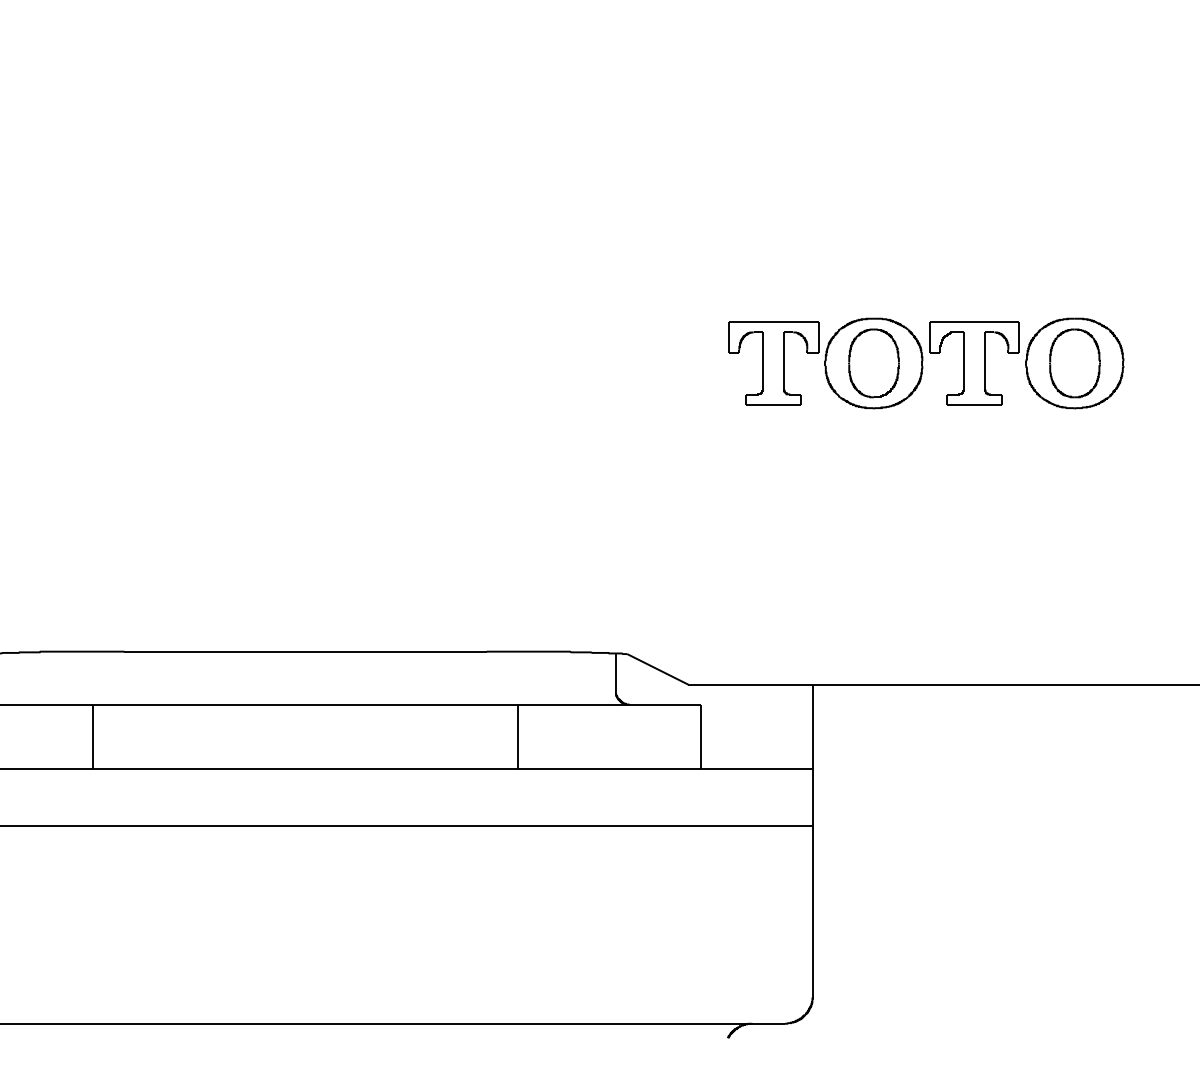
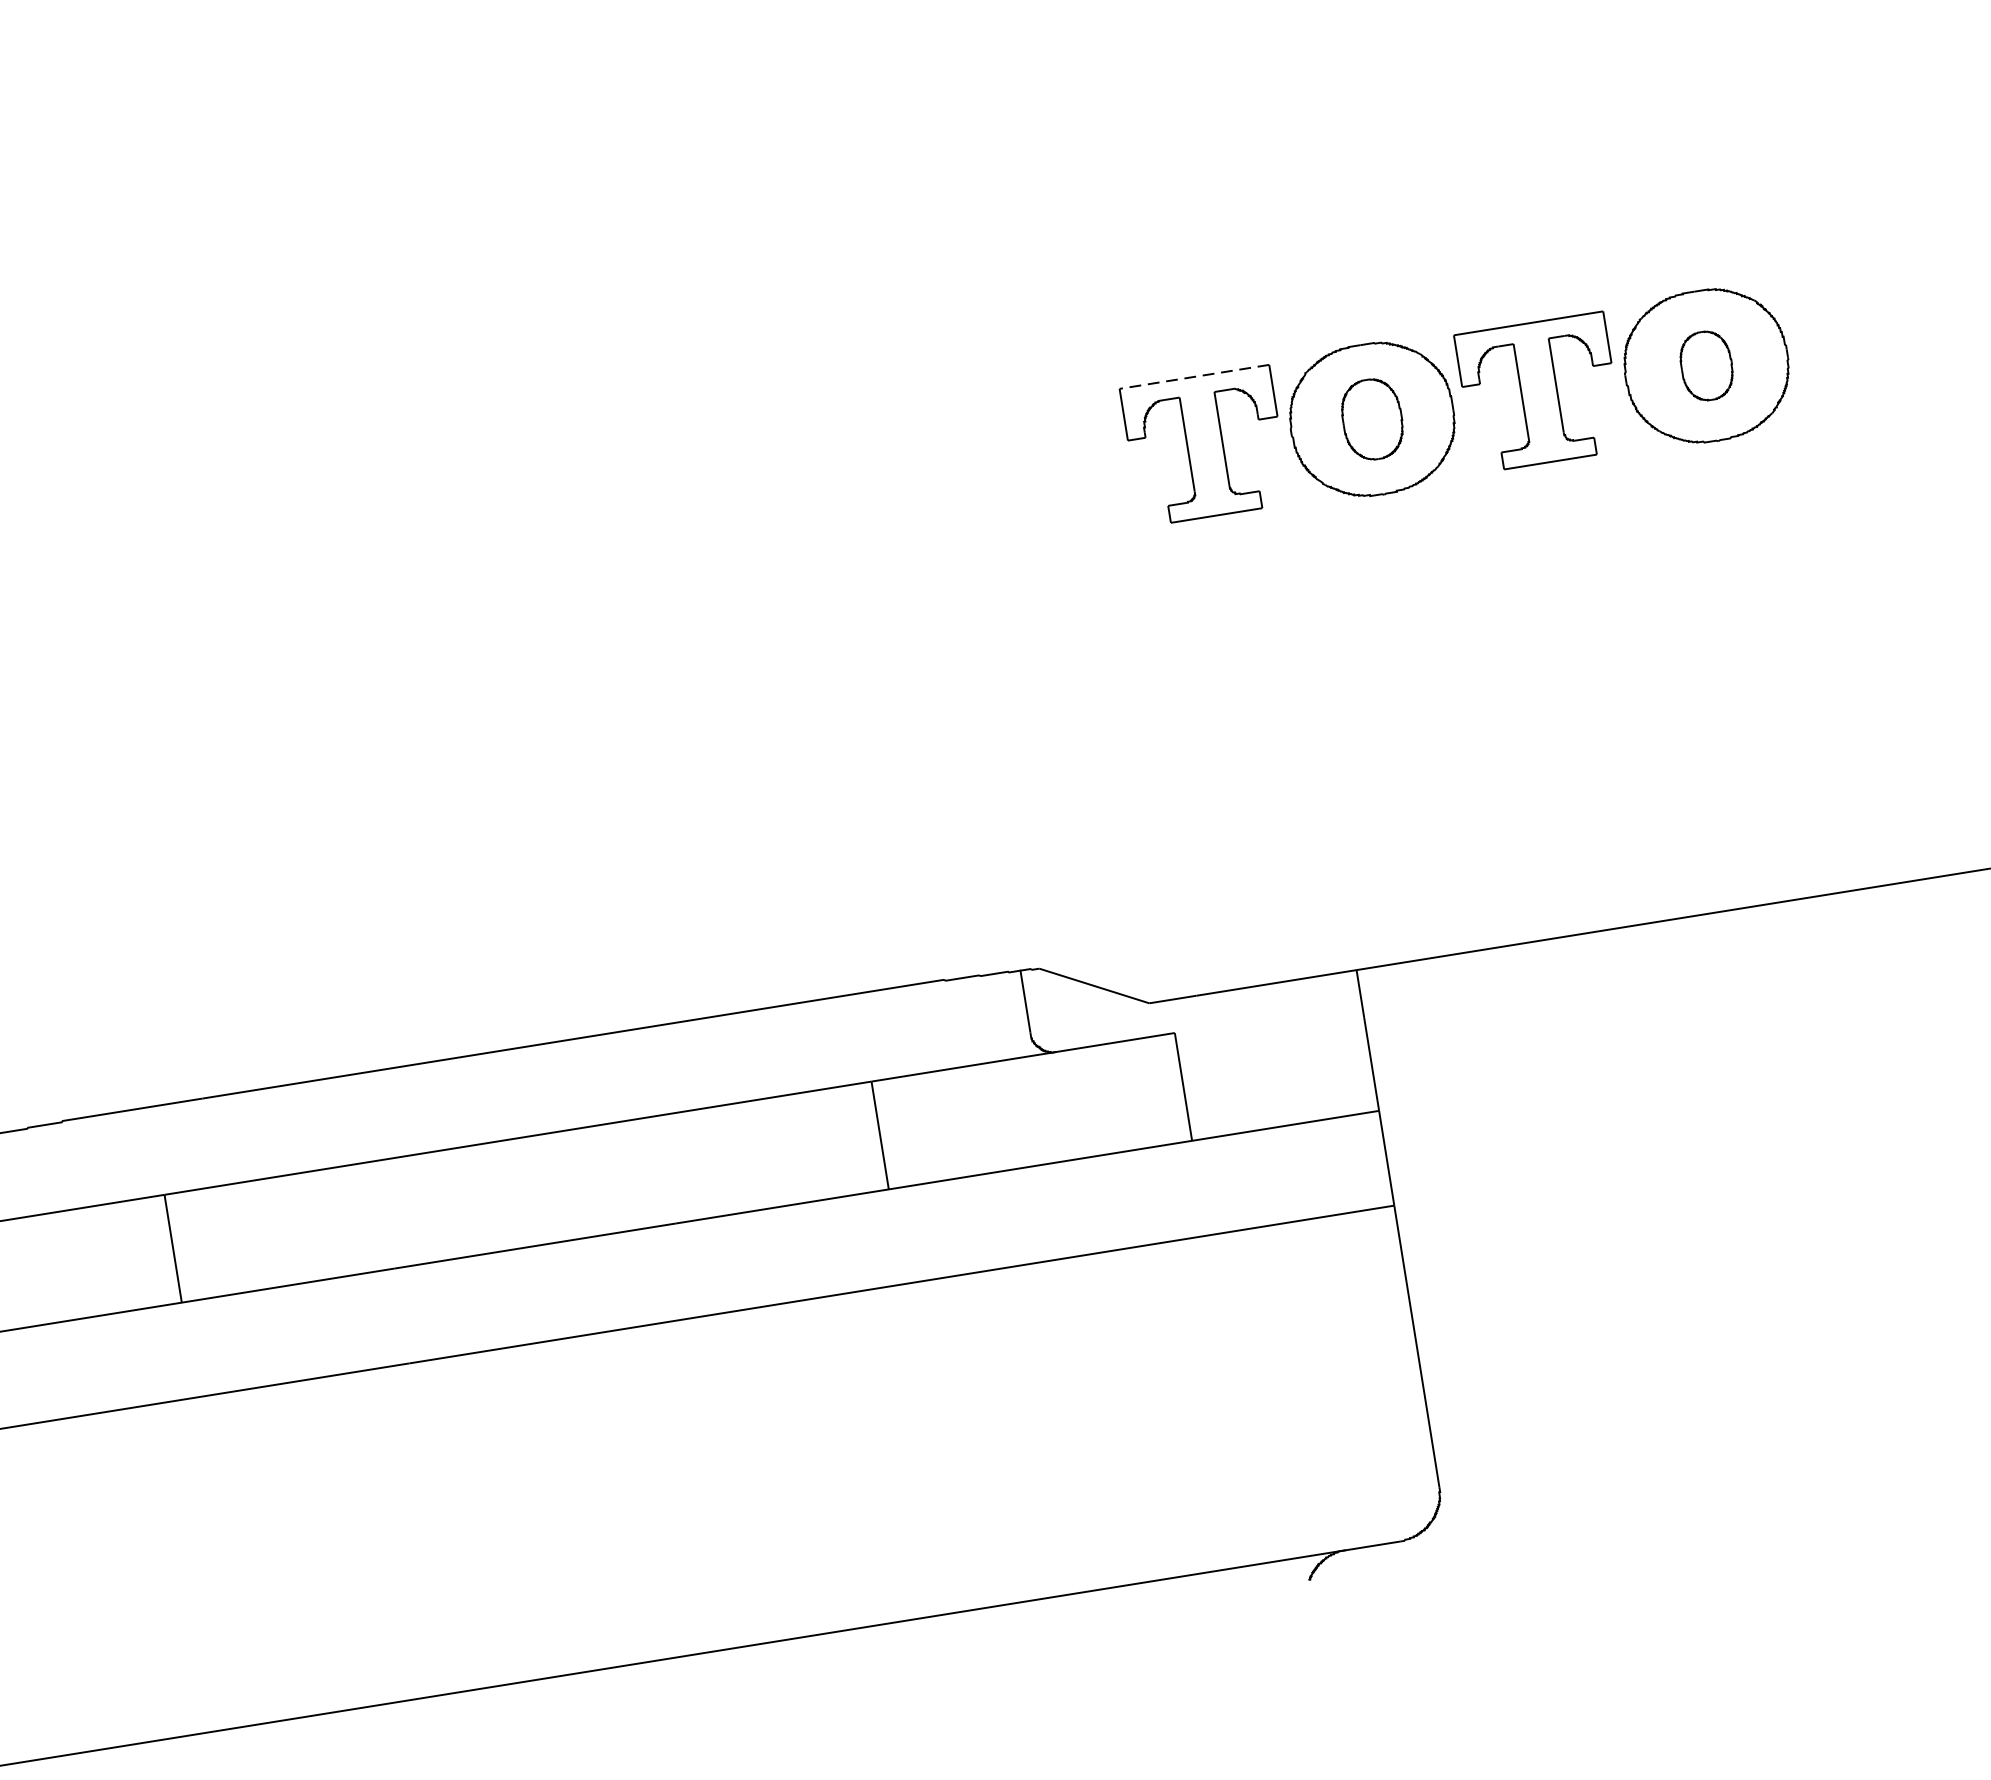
line: (773, 321) -> (1194, 376), solid -> dashed
part: (873, 363) -> (1371, 419), size x0.7
part: (1074, 363) -> (1705, 366), size x0.6

